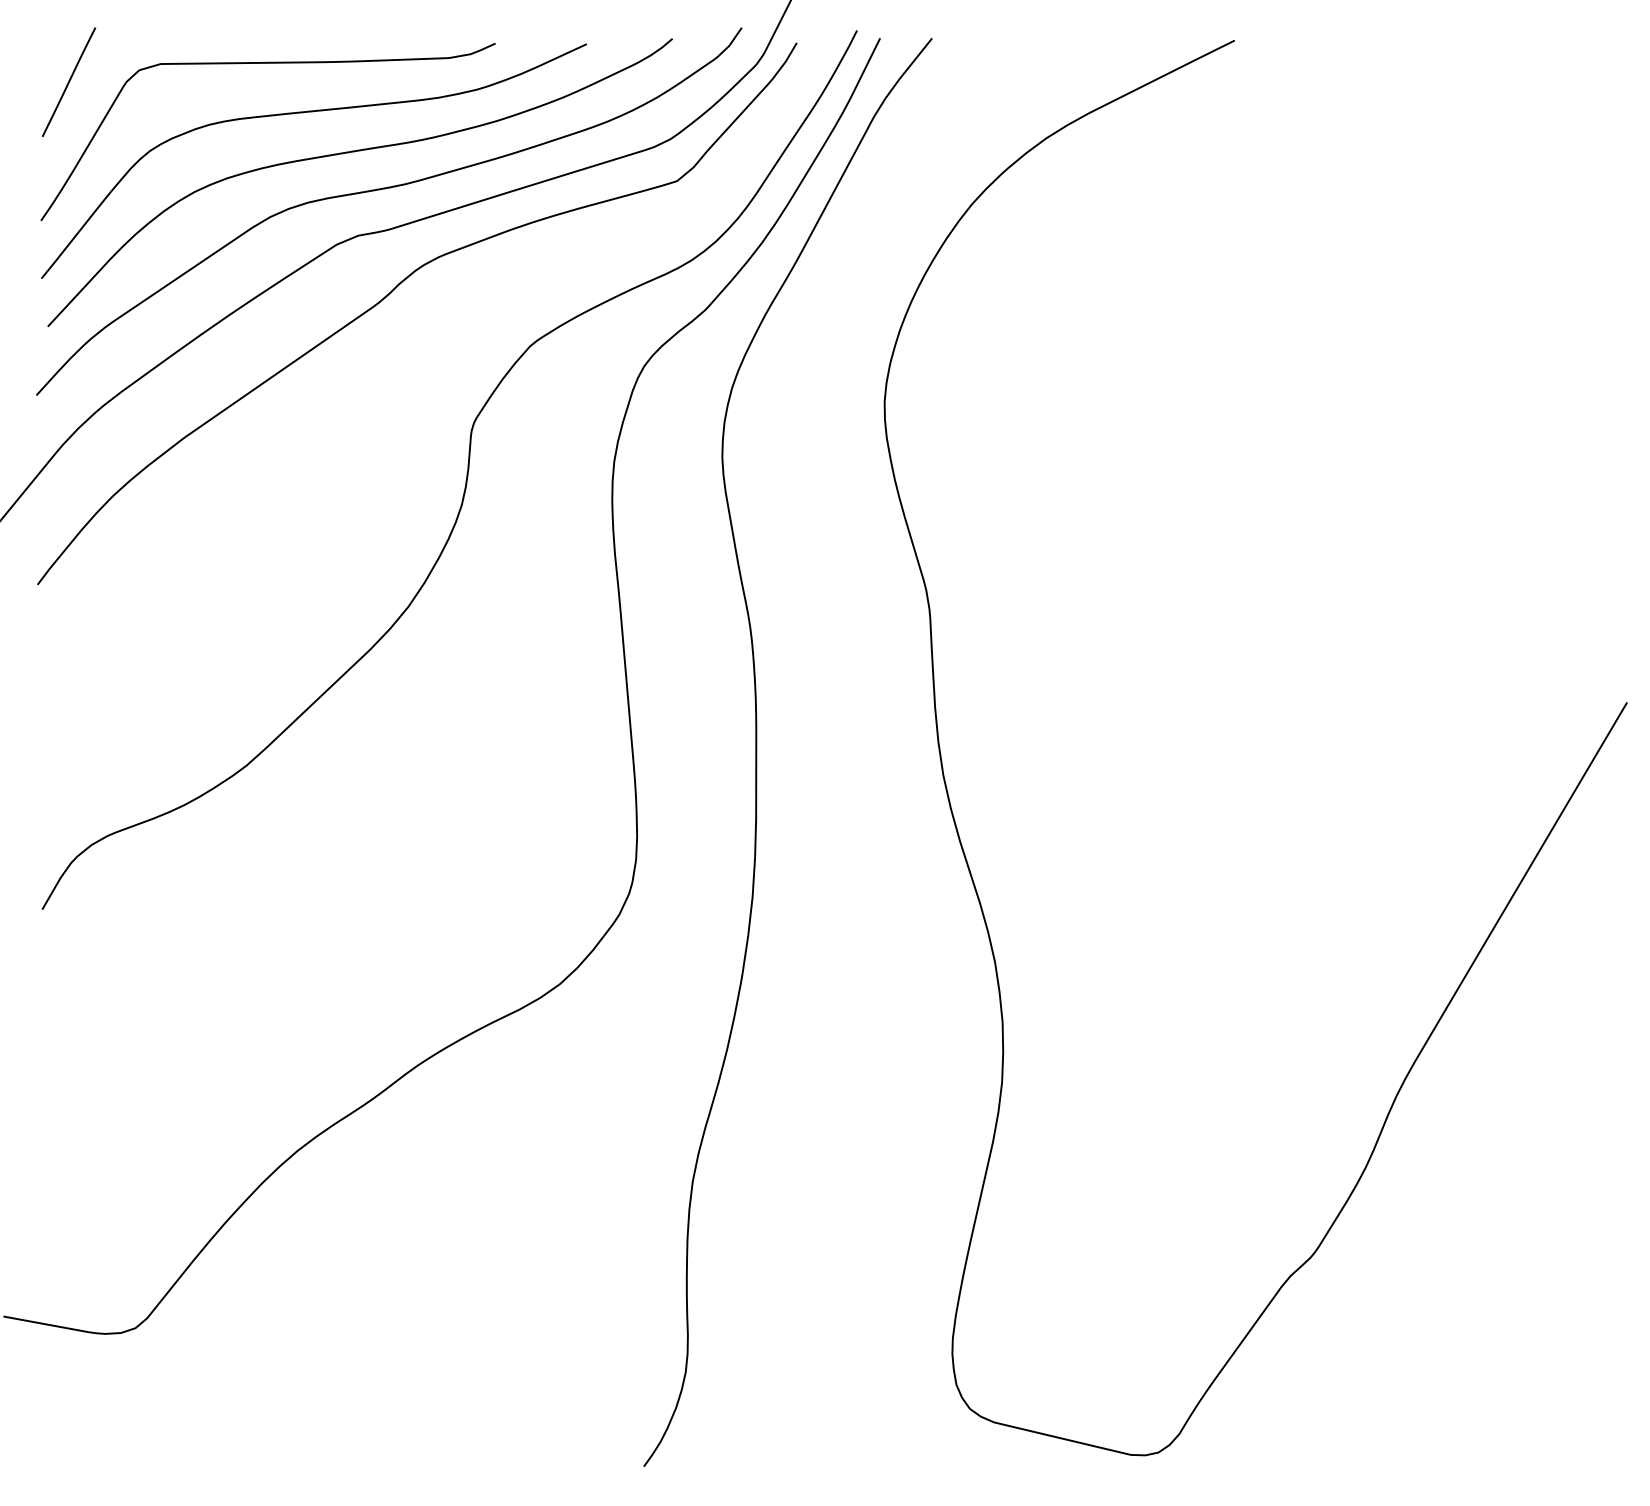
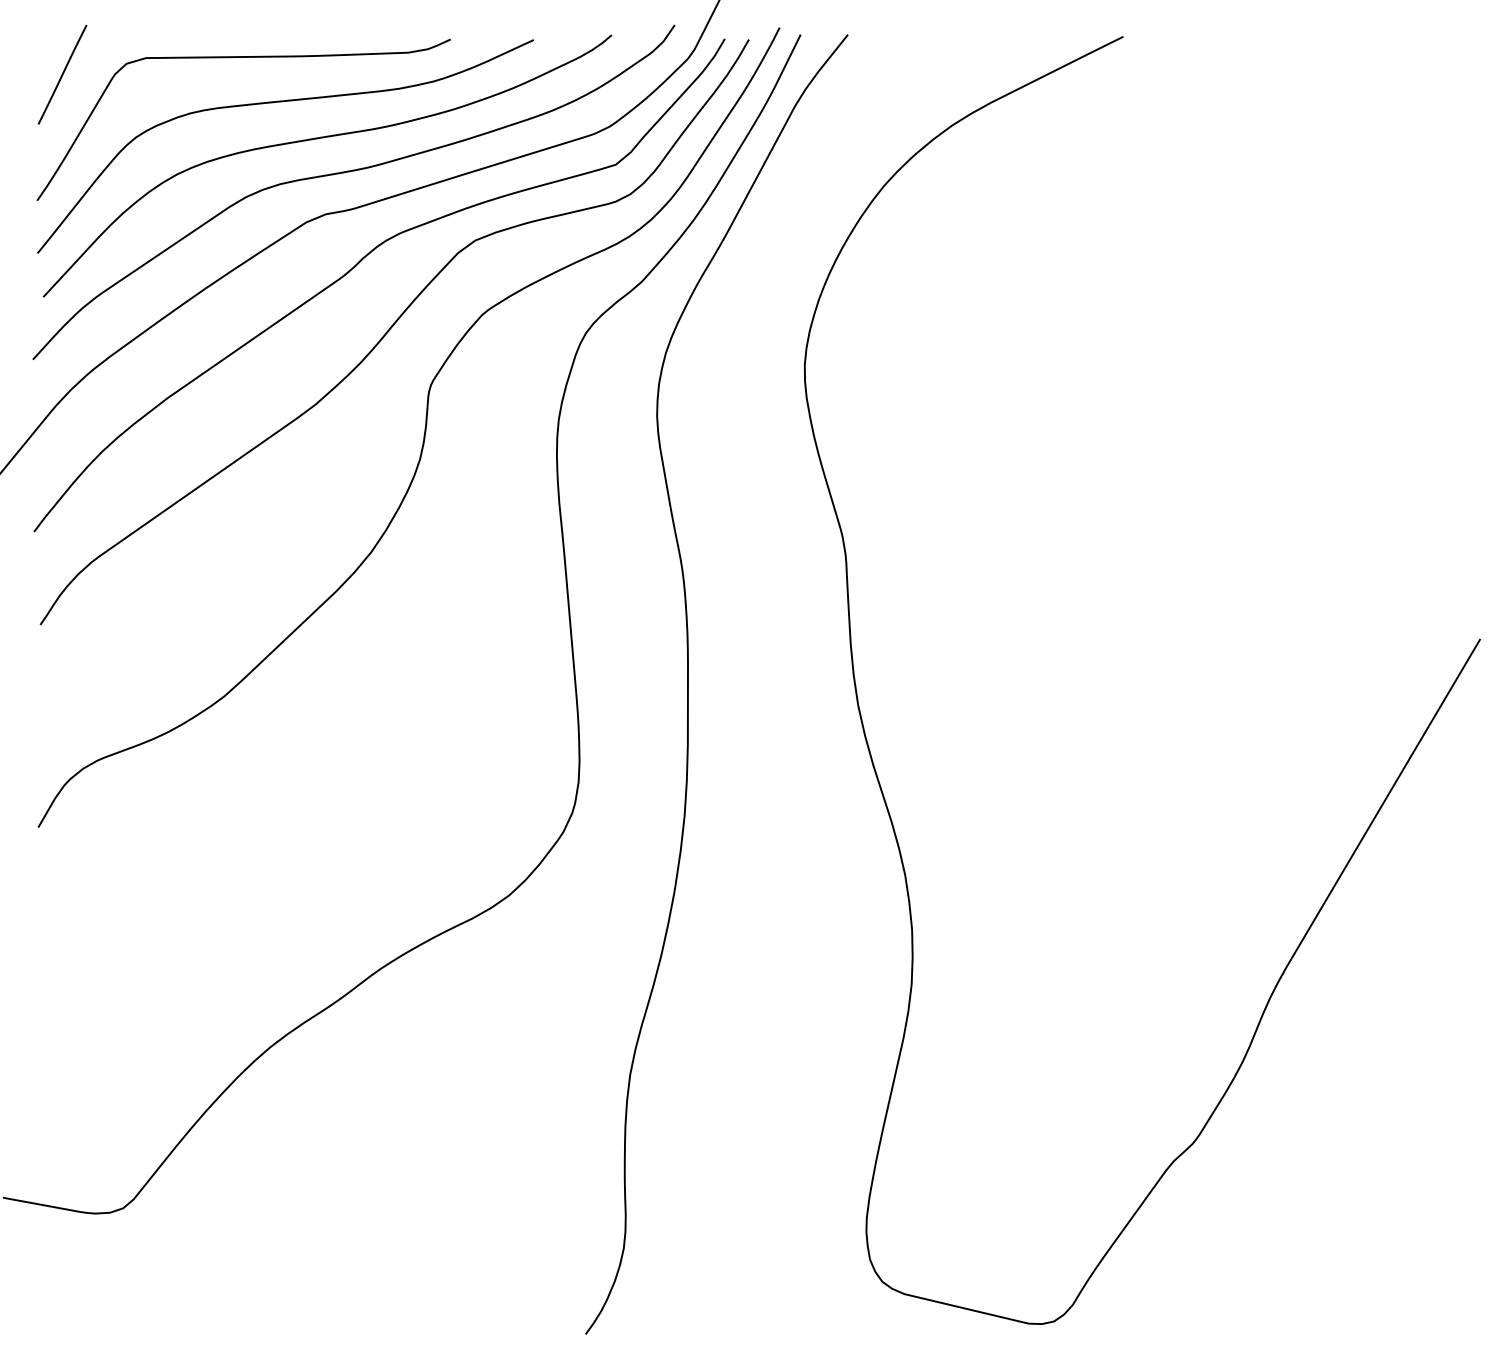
curve: (430, 361) -> (391, 328), added

